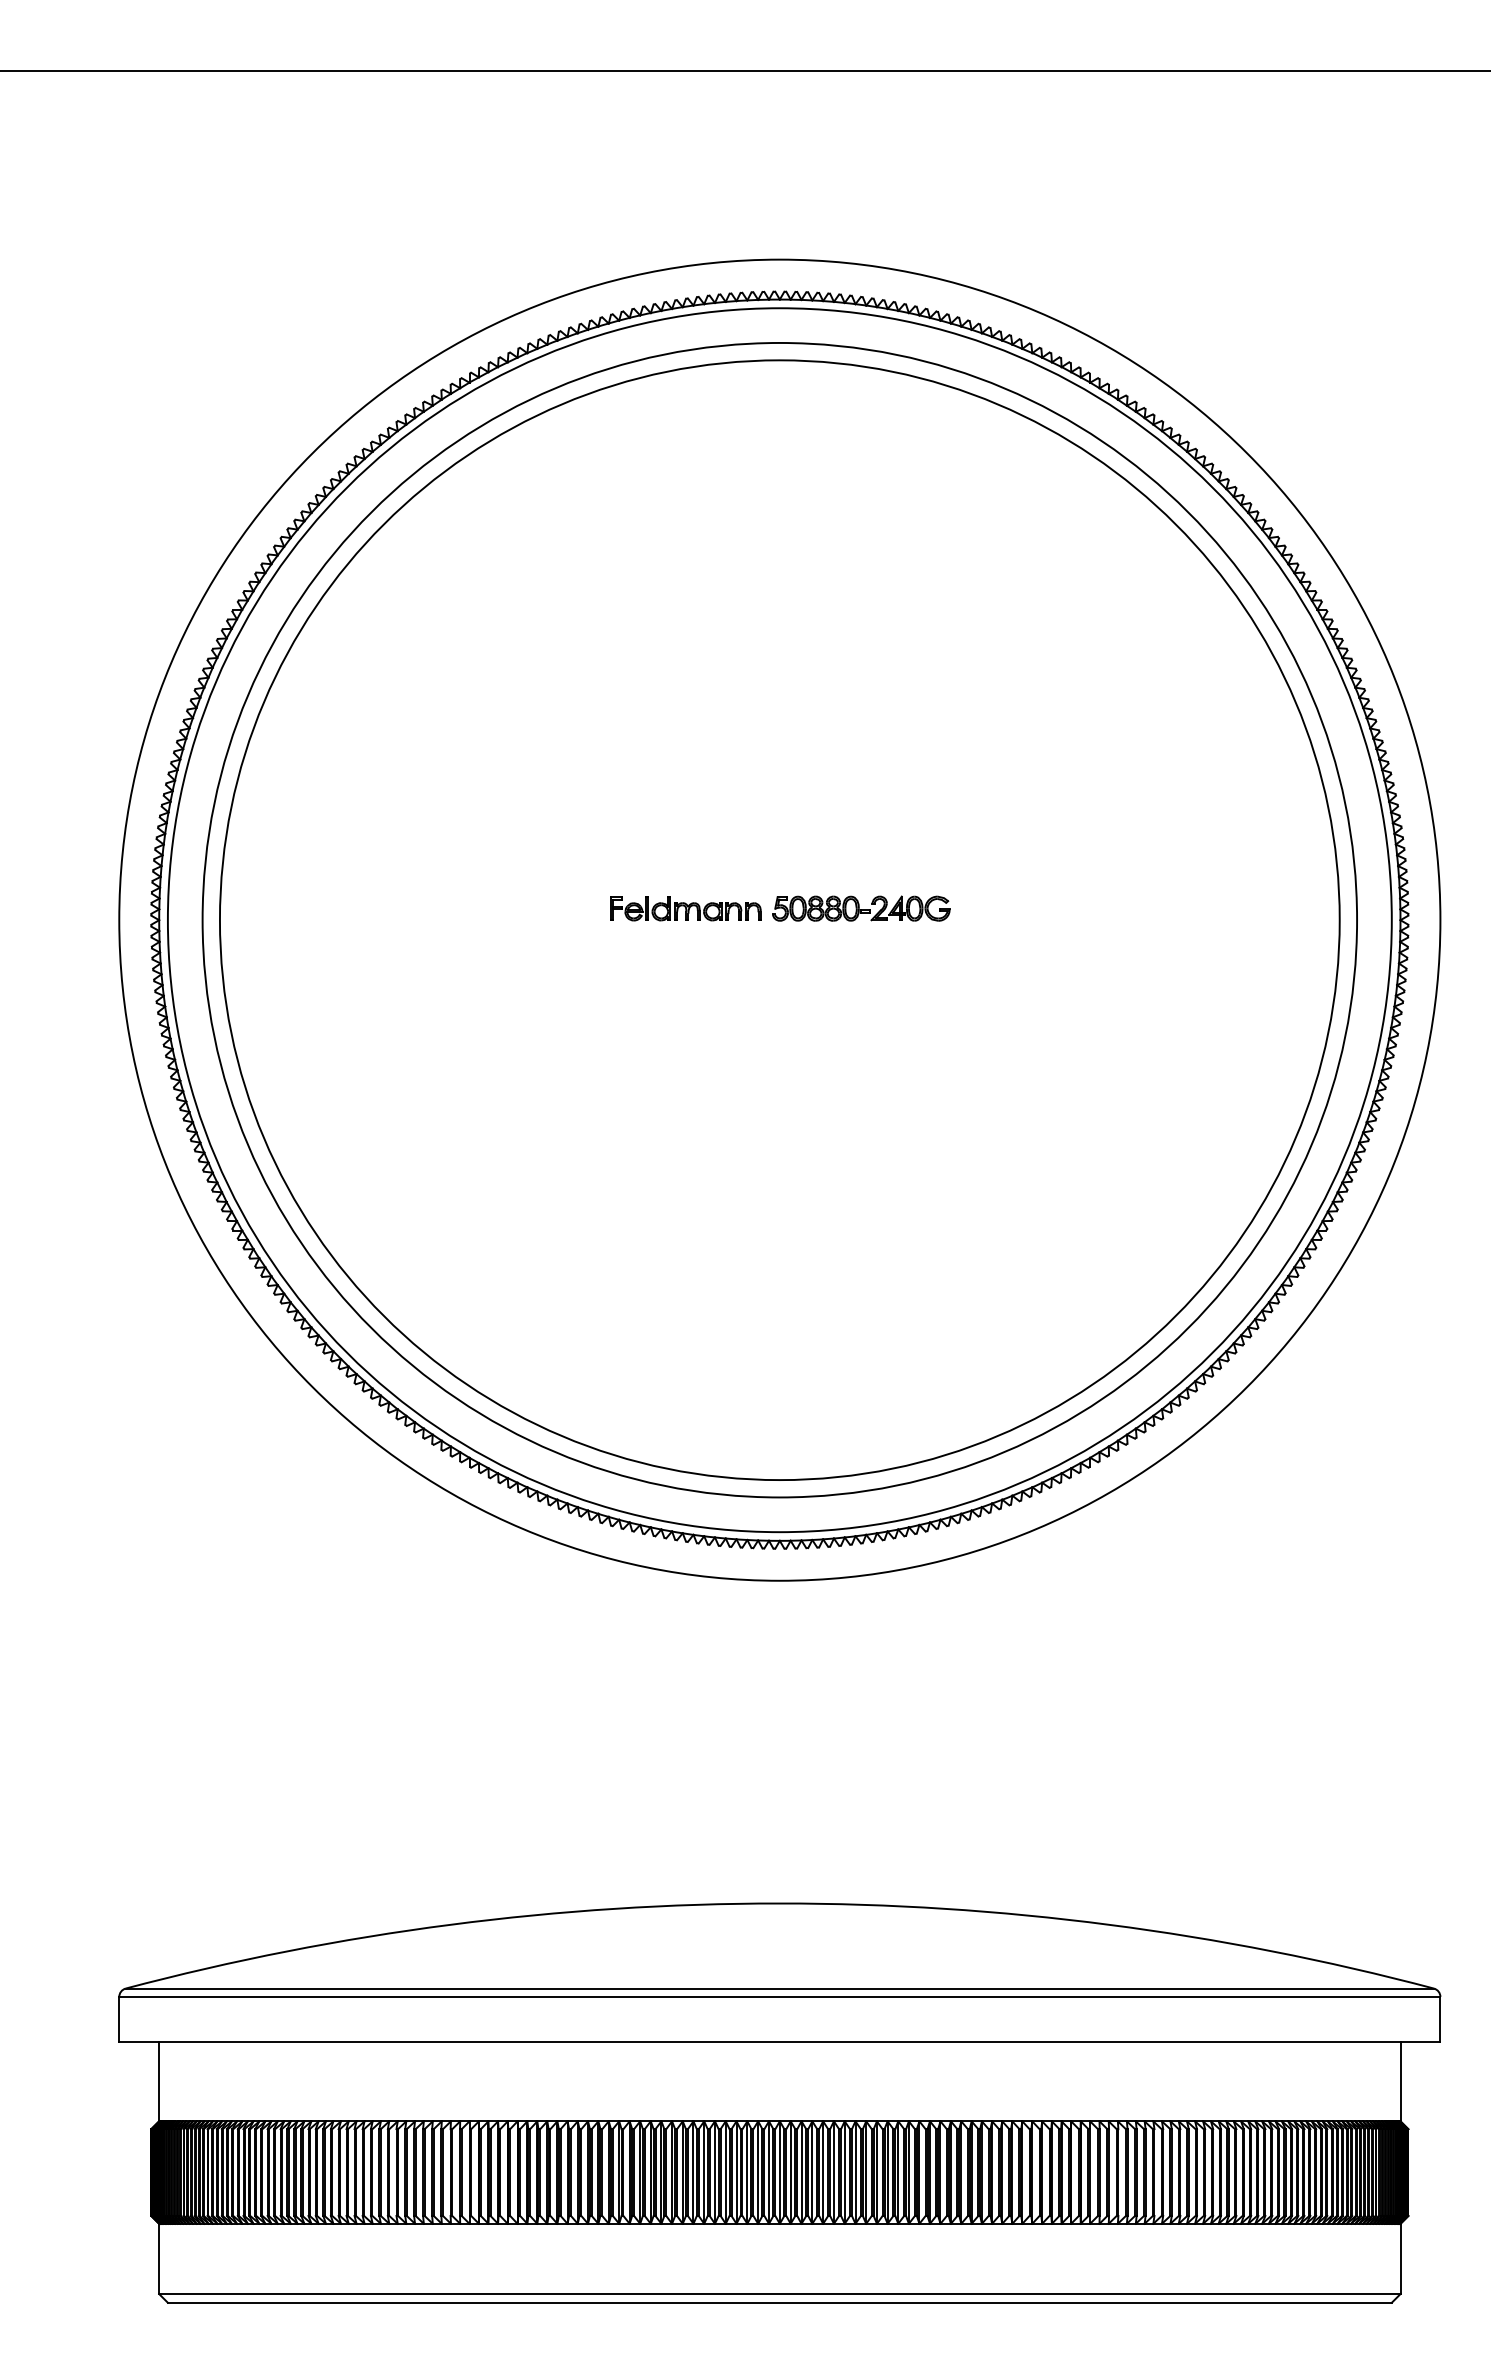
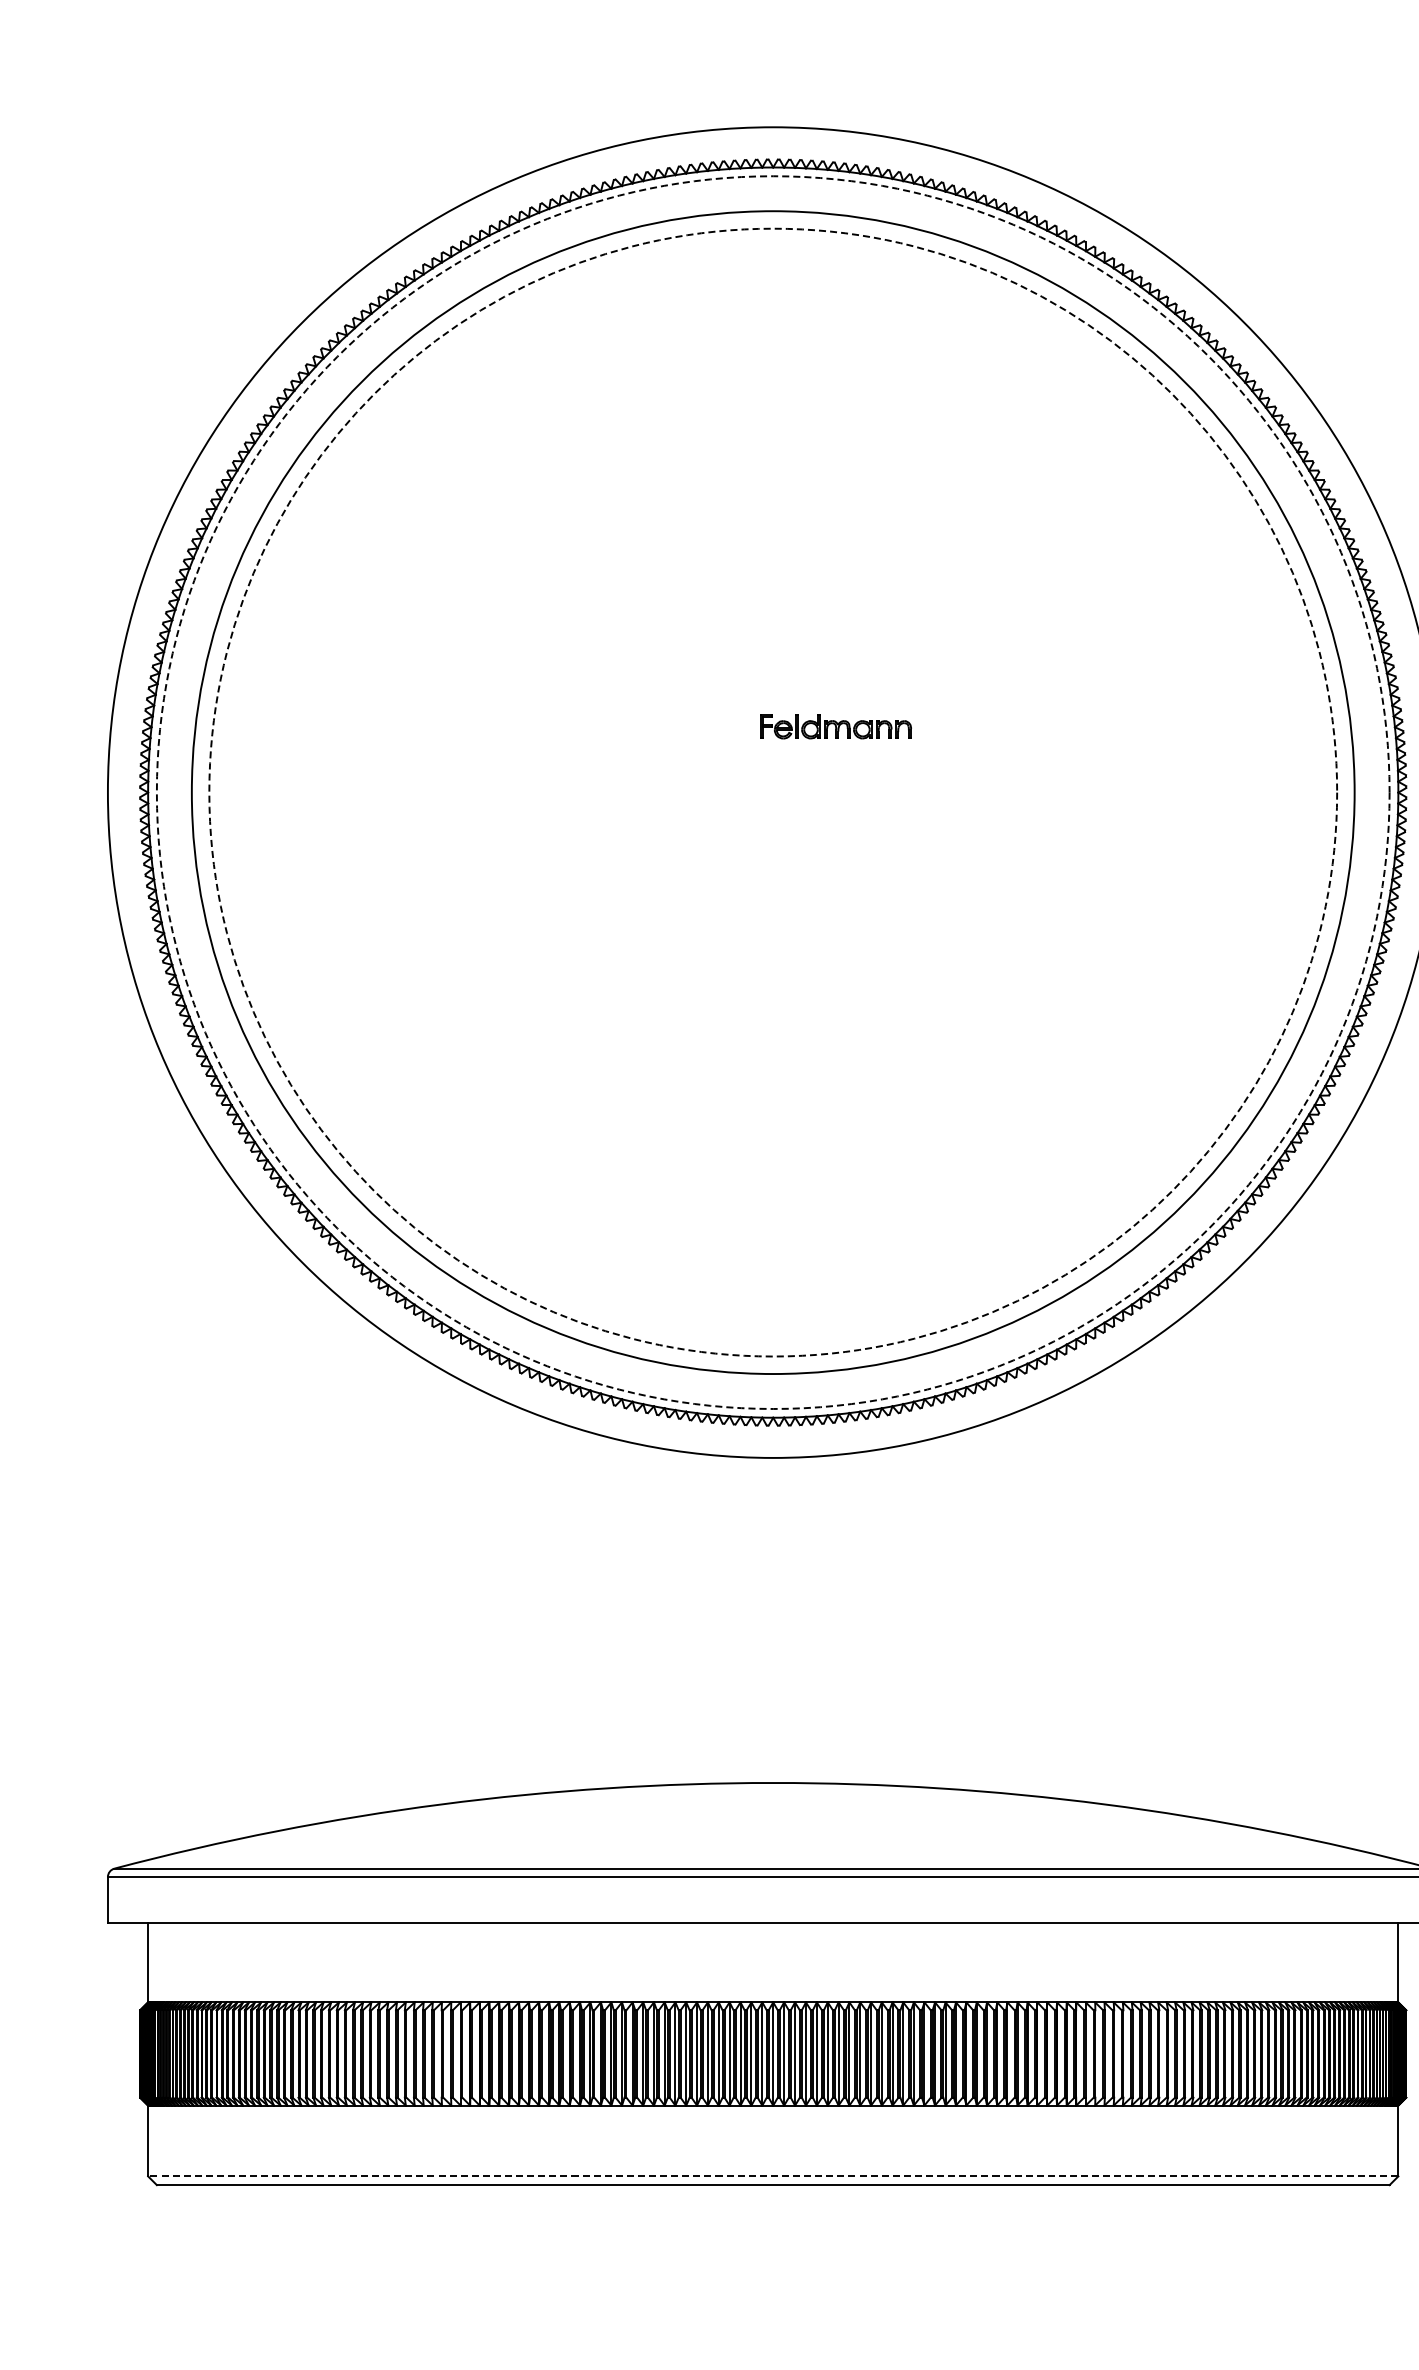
part: (685, 908) -> (835, 726), moved
part: (861, 908) -> (855, 780), removed
circle: (779, 920) -> (772, 792), solid -> dashed
circle: (779, 920) -> (772, 792), solid -> dashed
line: (779, 2294) -> (772, 2176), solid -> dashed

